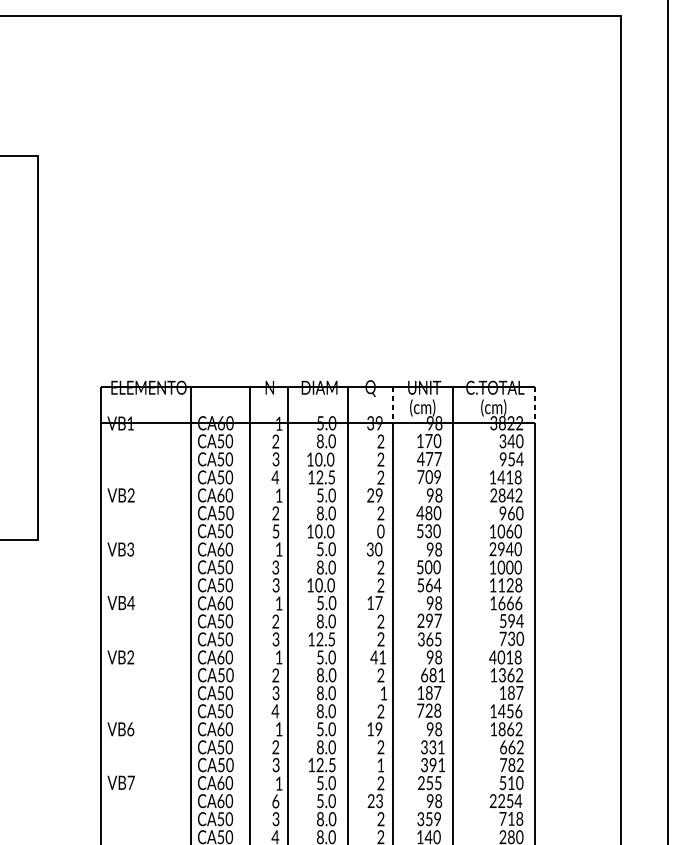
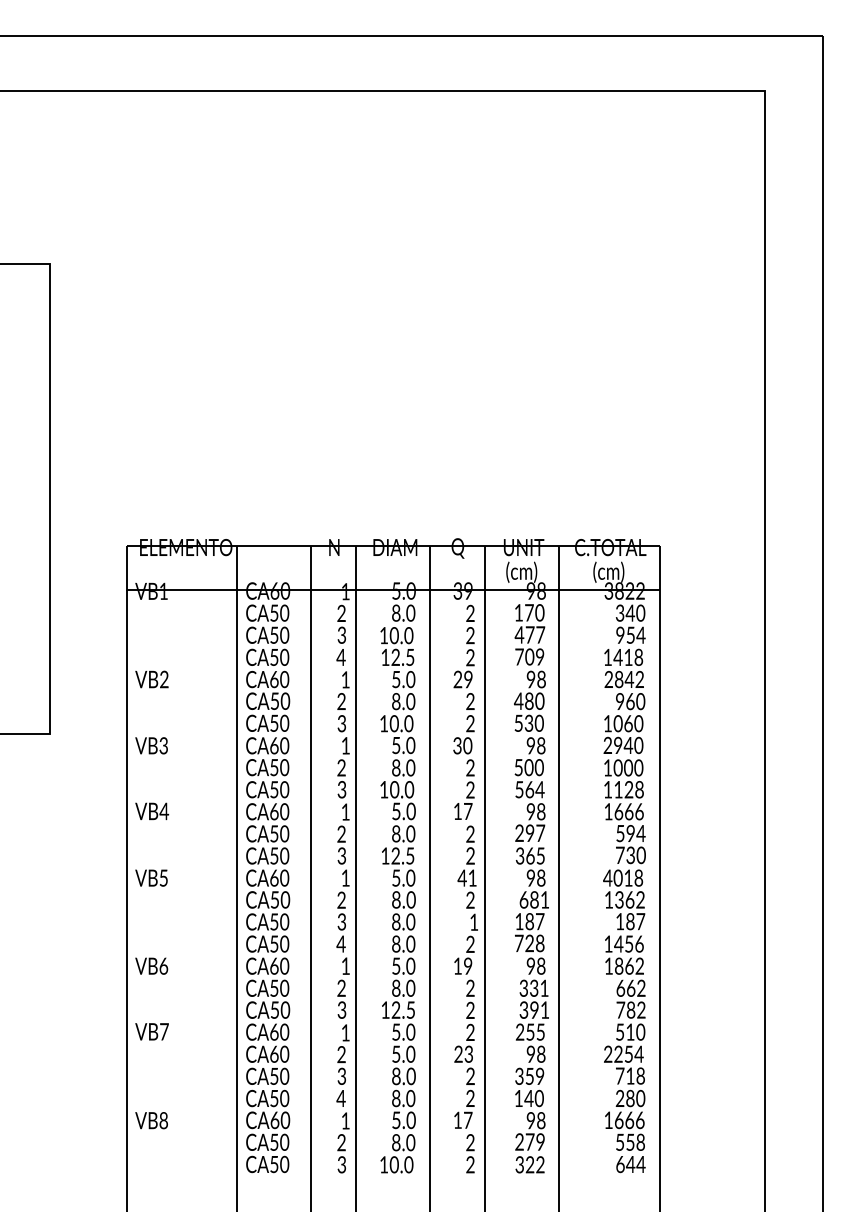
line: (393, 404) -> (485, 568), dashed -> solid
line: (535, 404) -> (659, 568), dashed -> solid
text: (275, 531) -> (341, 723), 5 -> 3
text: (380, 531) -> (470, 723), 0 -> 2
text: (275, 569) -> (341, 770), 3 -> 2
text: (130, 656) -> (163, 877), VB2 -> VB5
text: (380, 764) -> (470, 1009), 1 -> 2
text: (275, 801) -> (341, 1054), 6 -> 2

